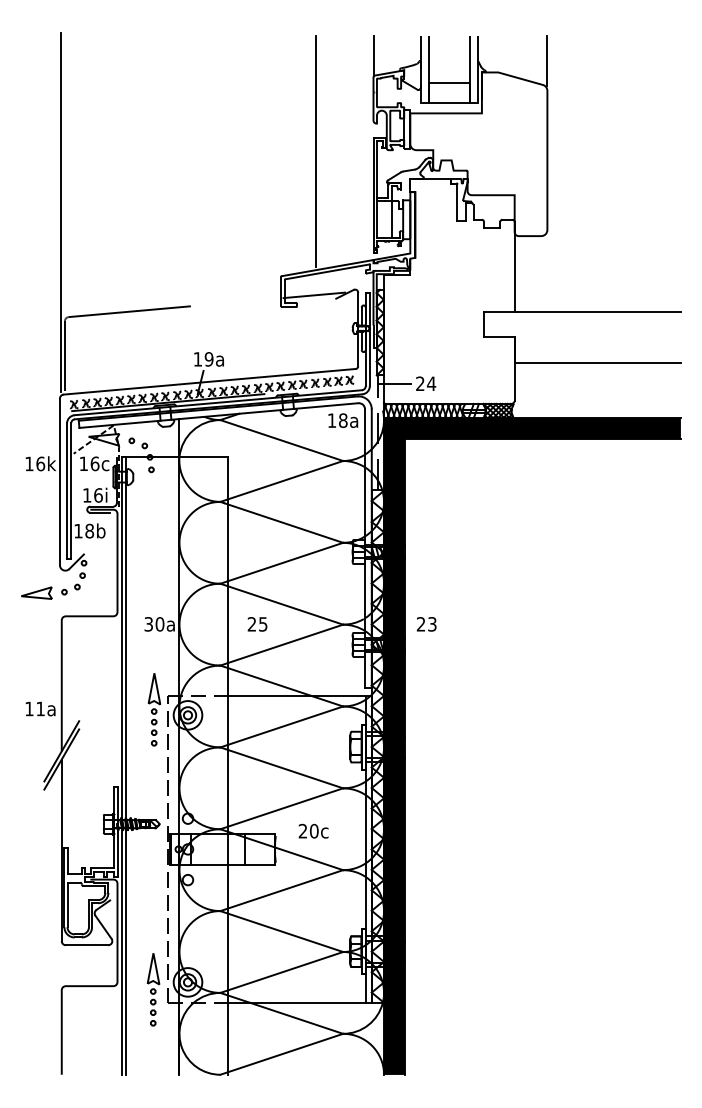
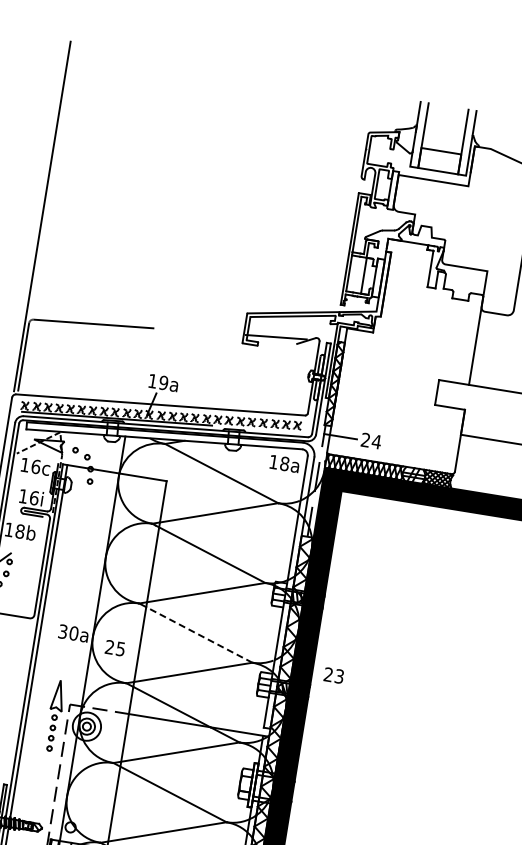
line: (373, 55) -> (371, 112), removed
line: (316, 151) -> (301, 197), removed
line: (285, 605) -> (199, 634), solid -> dashed
text: (257, 624) -> (115, 648), moved

